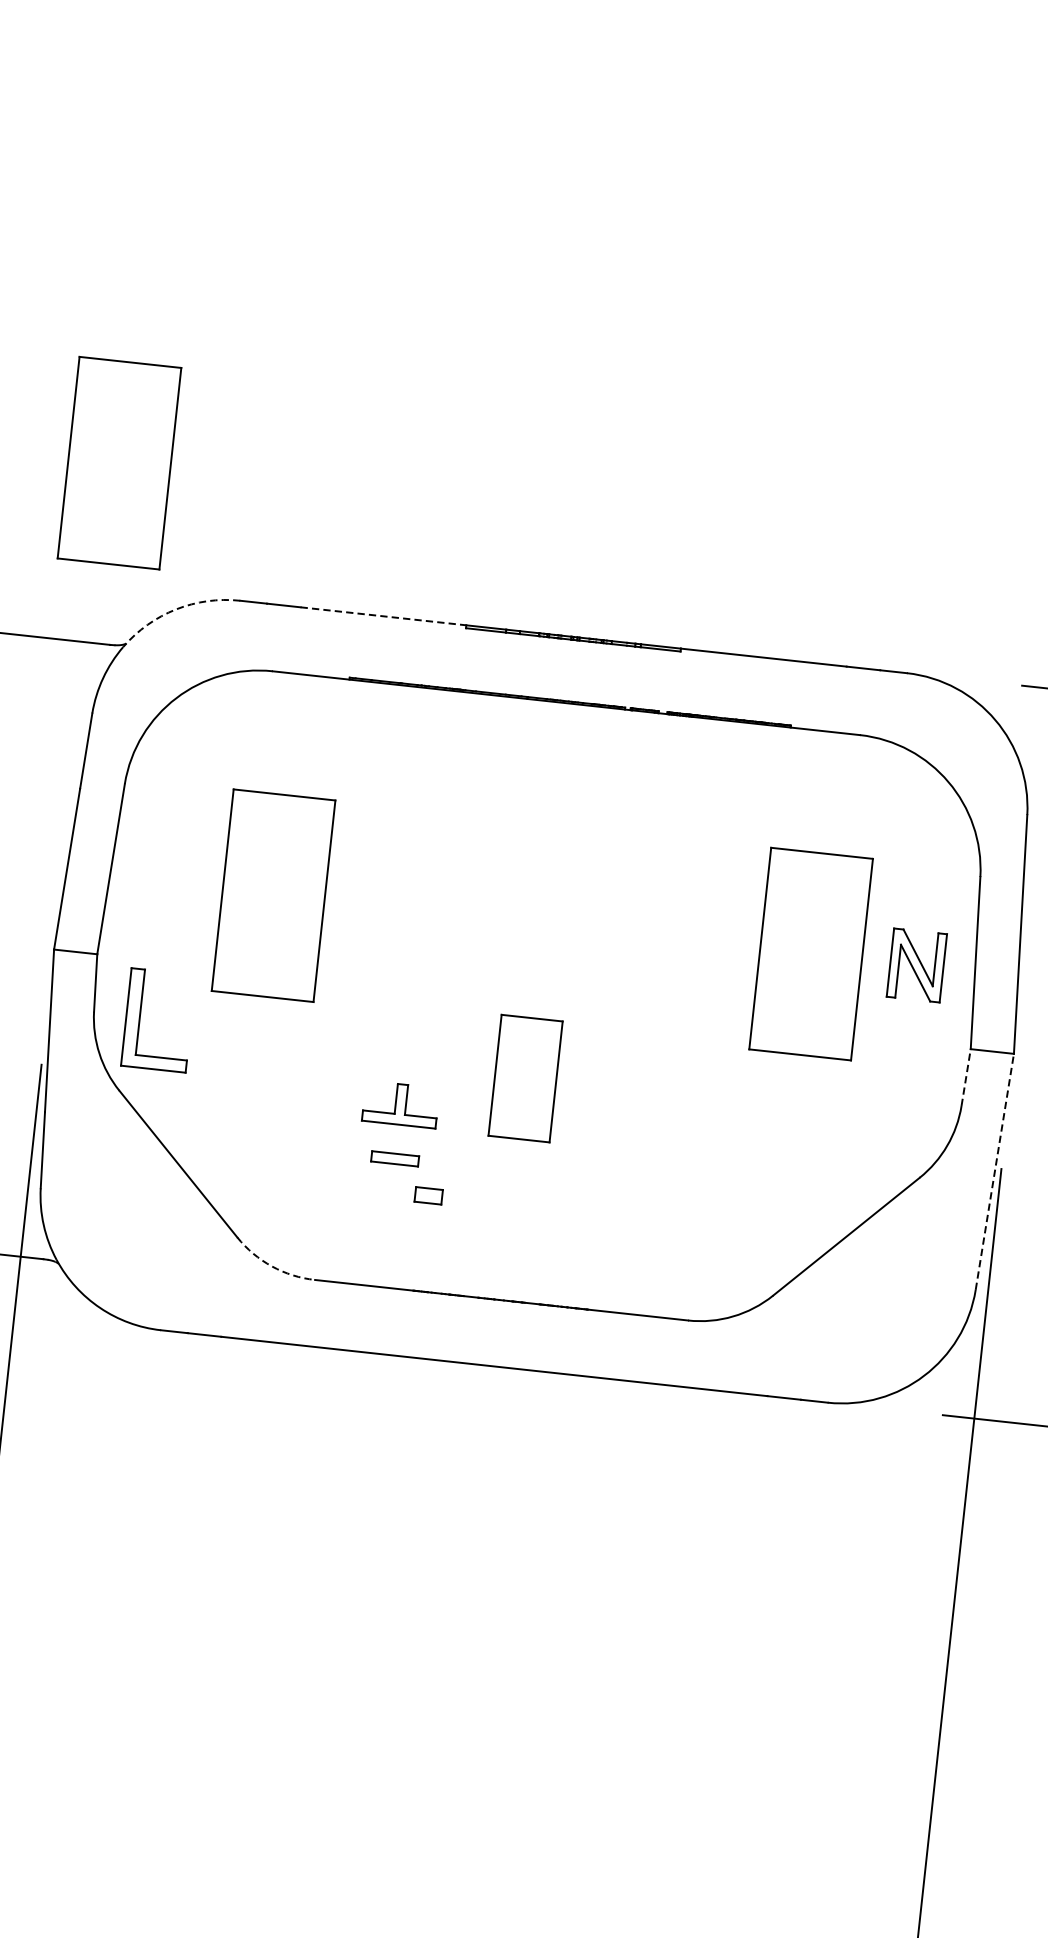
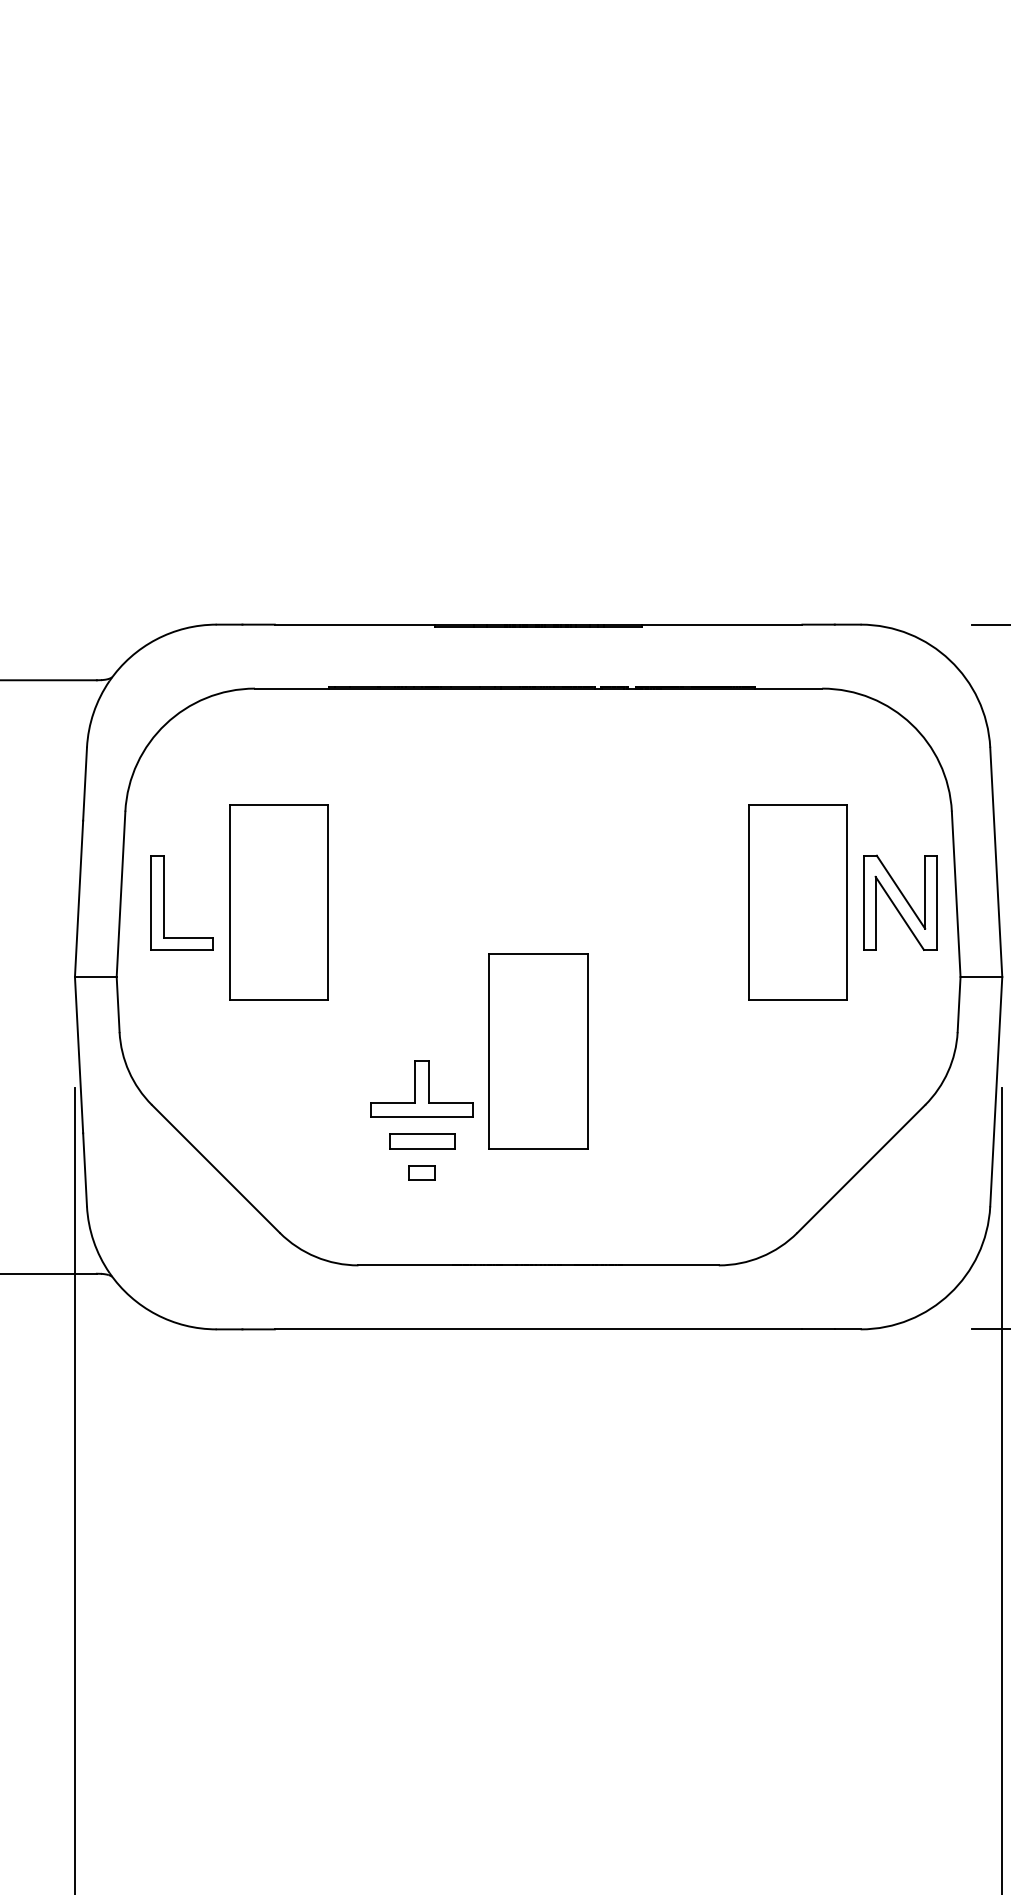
part: (119, 462) -> (86, 505), removed
arc: (176, 609) -> (156, 639), dashed -> solid
line: (384, 616) -> (355, 624), dashed -> solid
part: (916, 965) -> (900, 902), size x1.43
part: (140, 1018) -> (164, 902), moved
line: (966, 1077) -> (959, 1004), dashed -> solid
part: (525, 1078) -> (538, 1051), size x1.67
part: (400, 1103) -> (421, 1088), size x1.43
part: (395, 1158) -> (422, 1141), size x1.43
line: (995, 1171) -> (996, 1091), dashed -> solid
part: (428, 1194) -> (421, 1172), moved
arc: (271, 1265) -> (315, 1256), dashed -> solid

